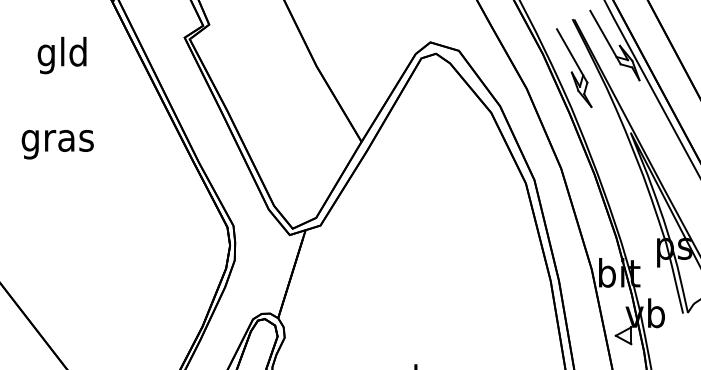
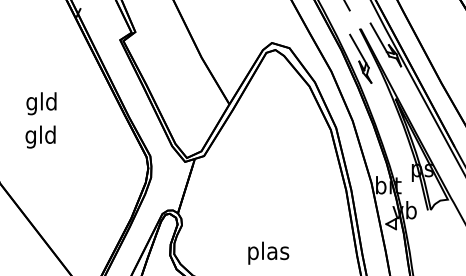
text: (61, 54) -> (40, 136), moved
text: (57, 140) -> (41, 103), gras -> gld

